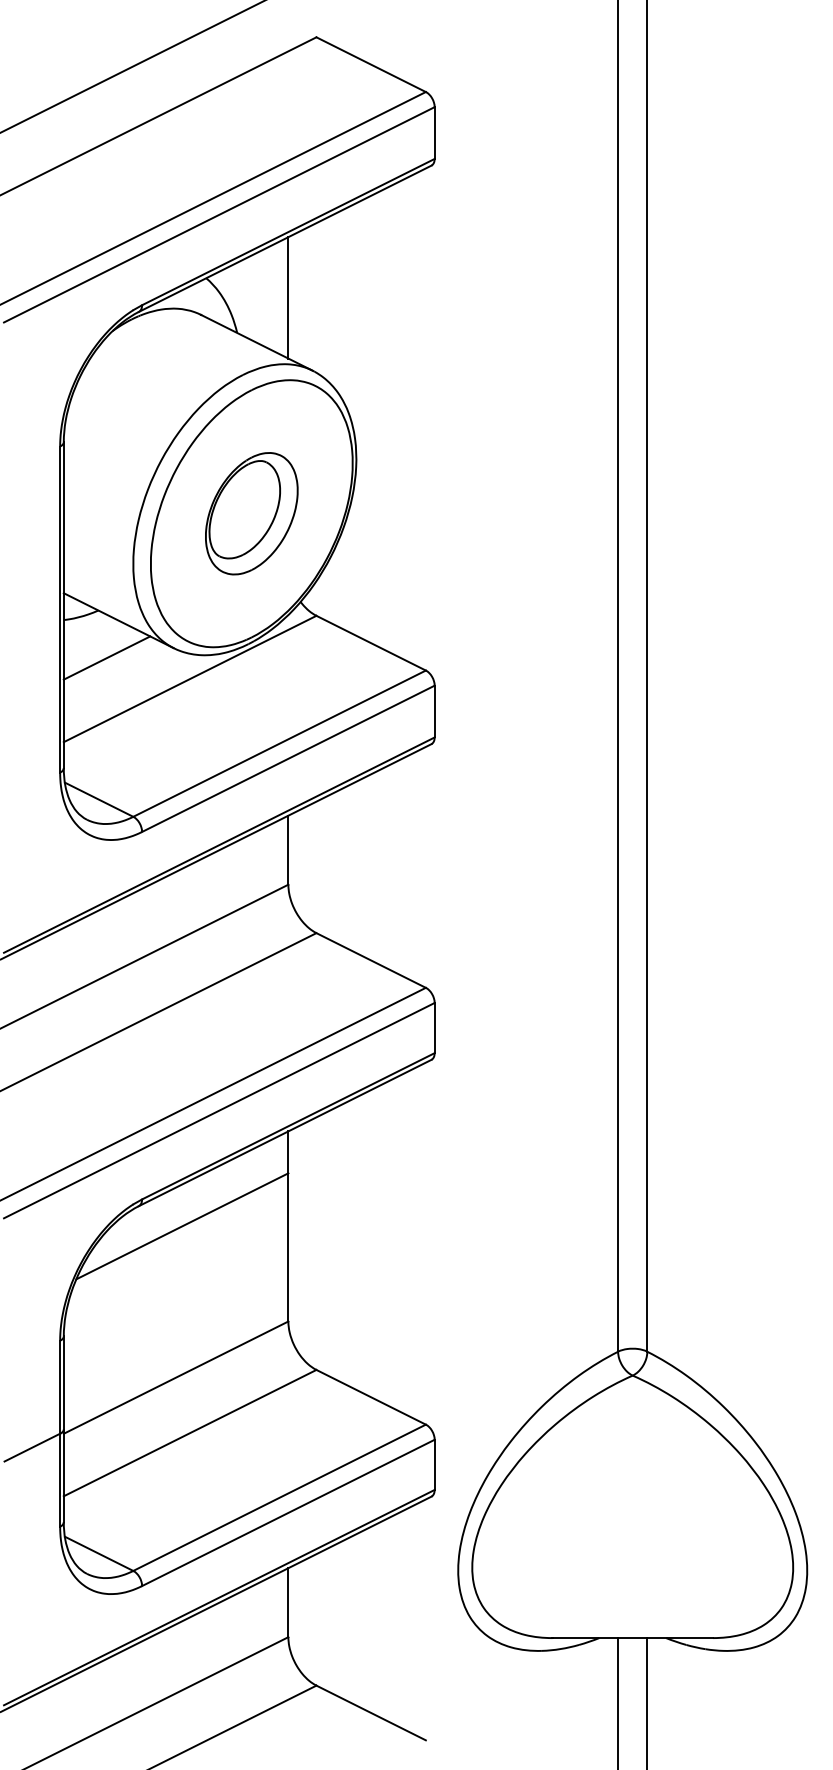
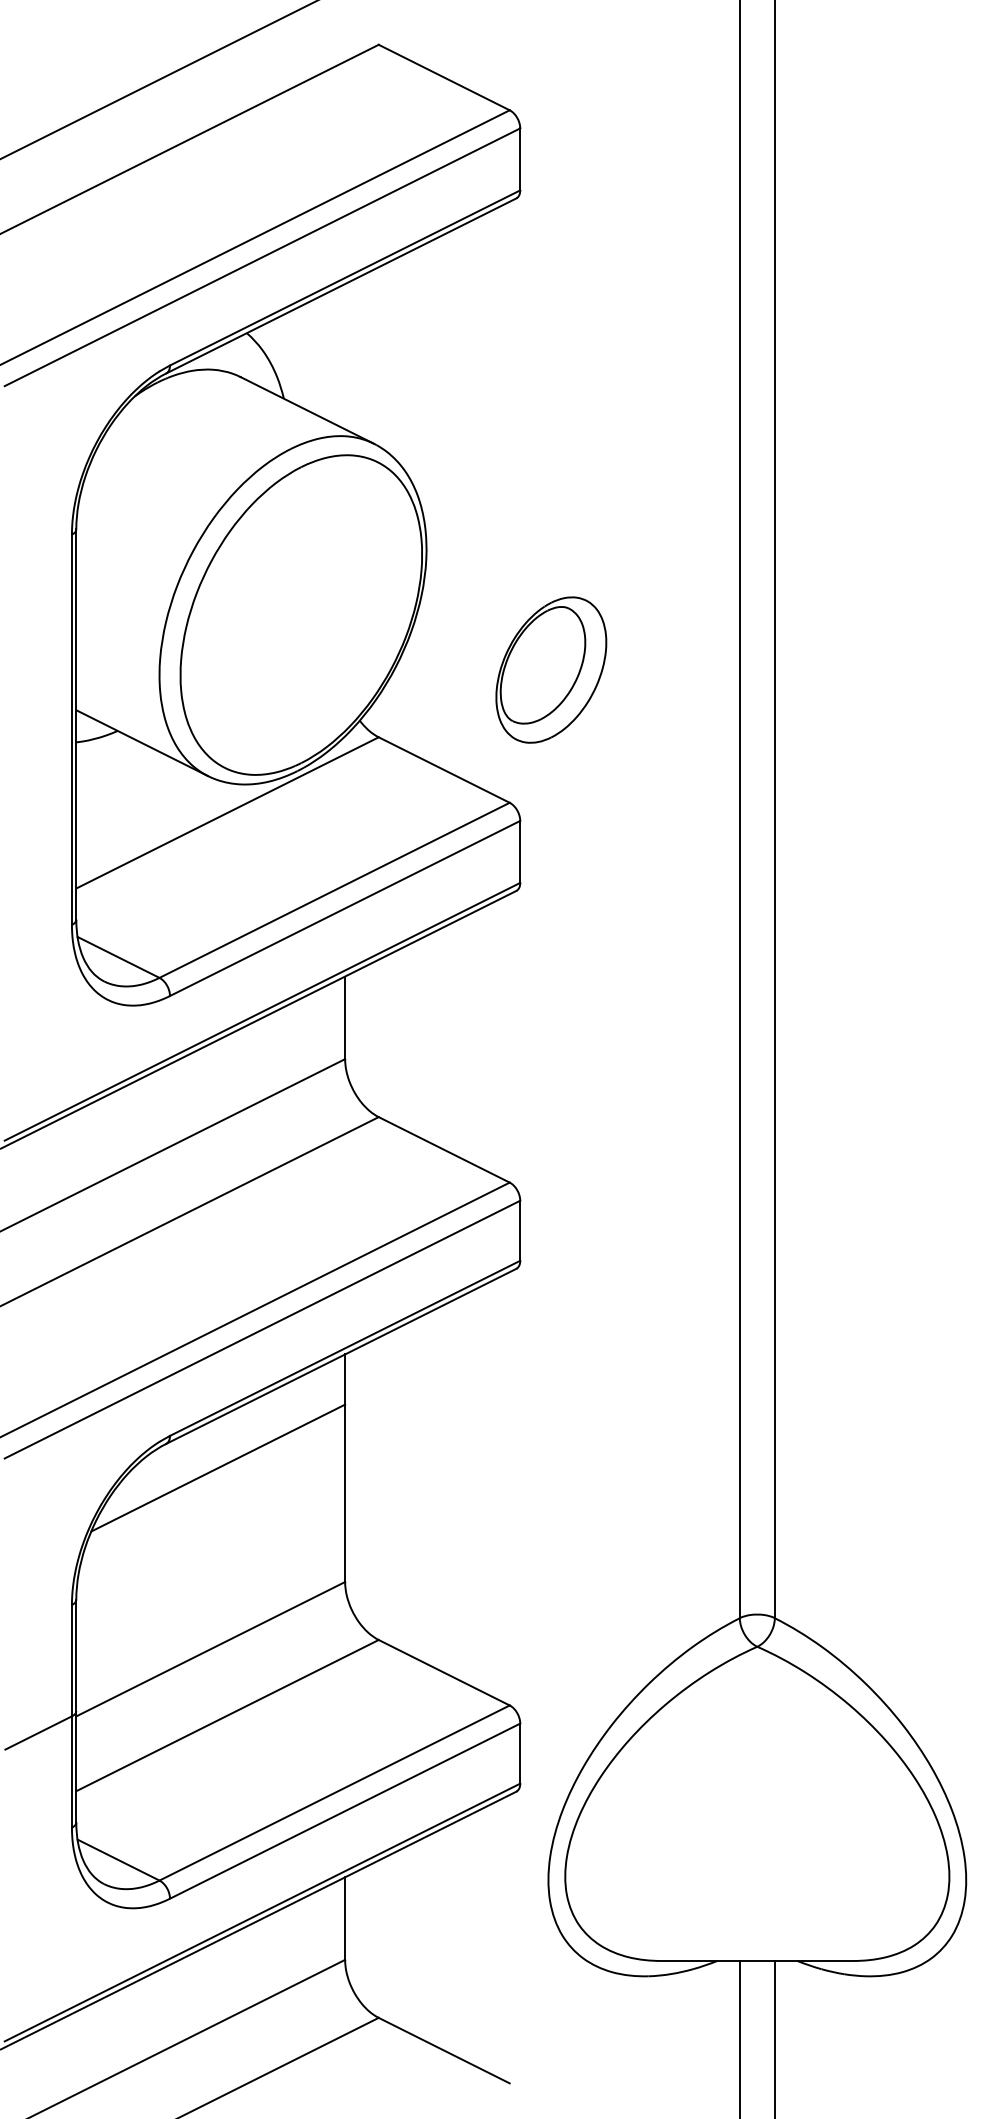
line: (288, 297) -> (345, 356), removed
part: (251, 513) -> (551, 669), moved
line: (106, 657) -> (127, 787), removed

